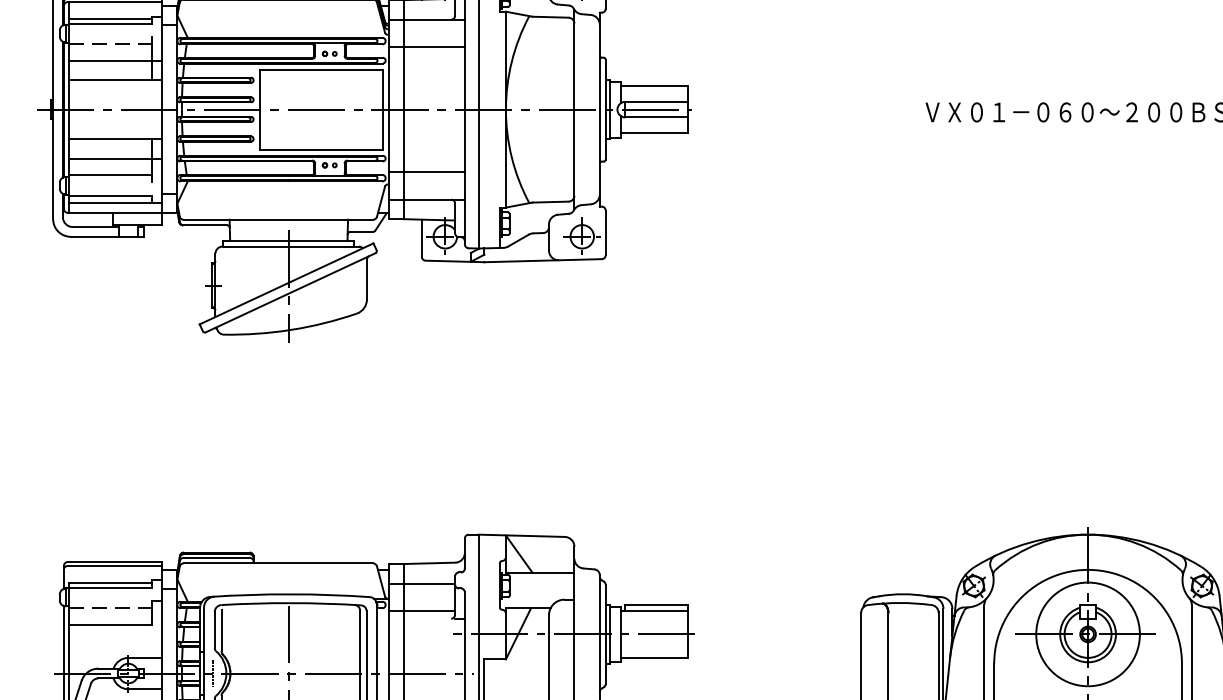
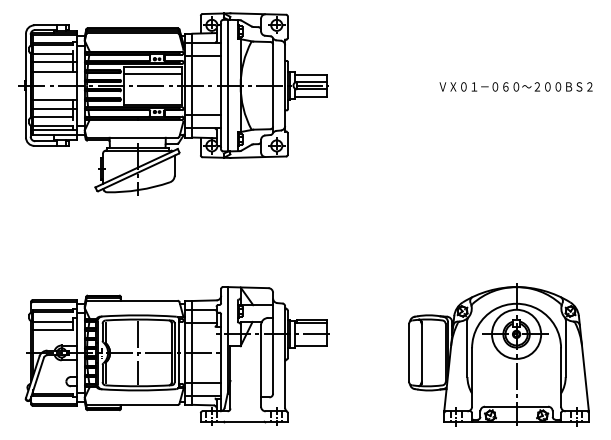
line: (111, 43) -> (53, 54), dashed -> solid
line: (319, 84) -> (152, 73), added
line: (111, 607) -> (53, 321), dashed -> solid

